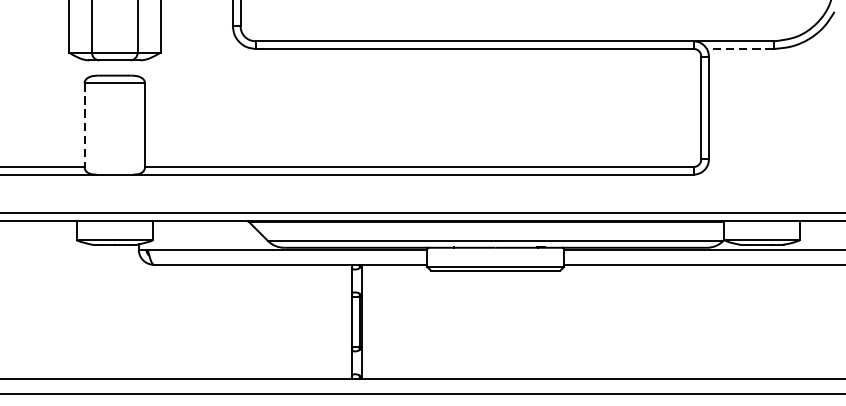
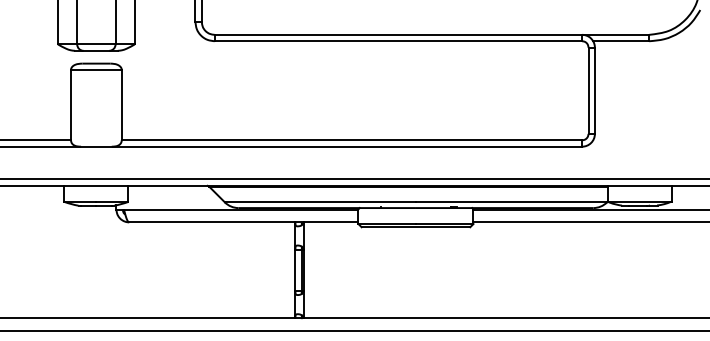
line: (739, 49) -> (620, 41), dashed -> solid
line: (85, 125) -> (71, 105), dashed -> solid

